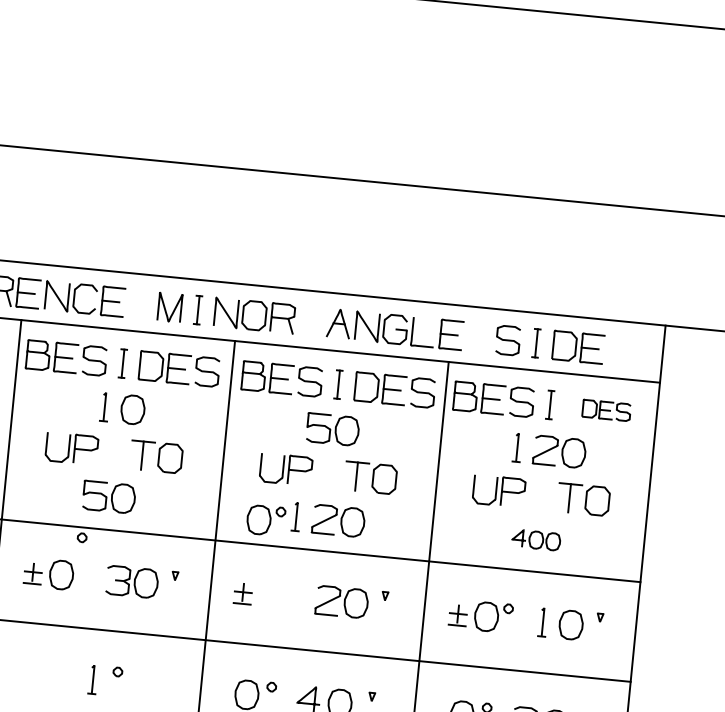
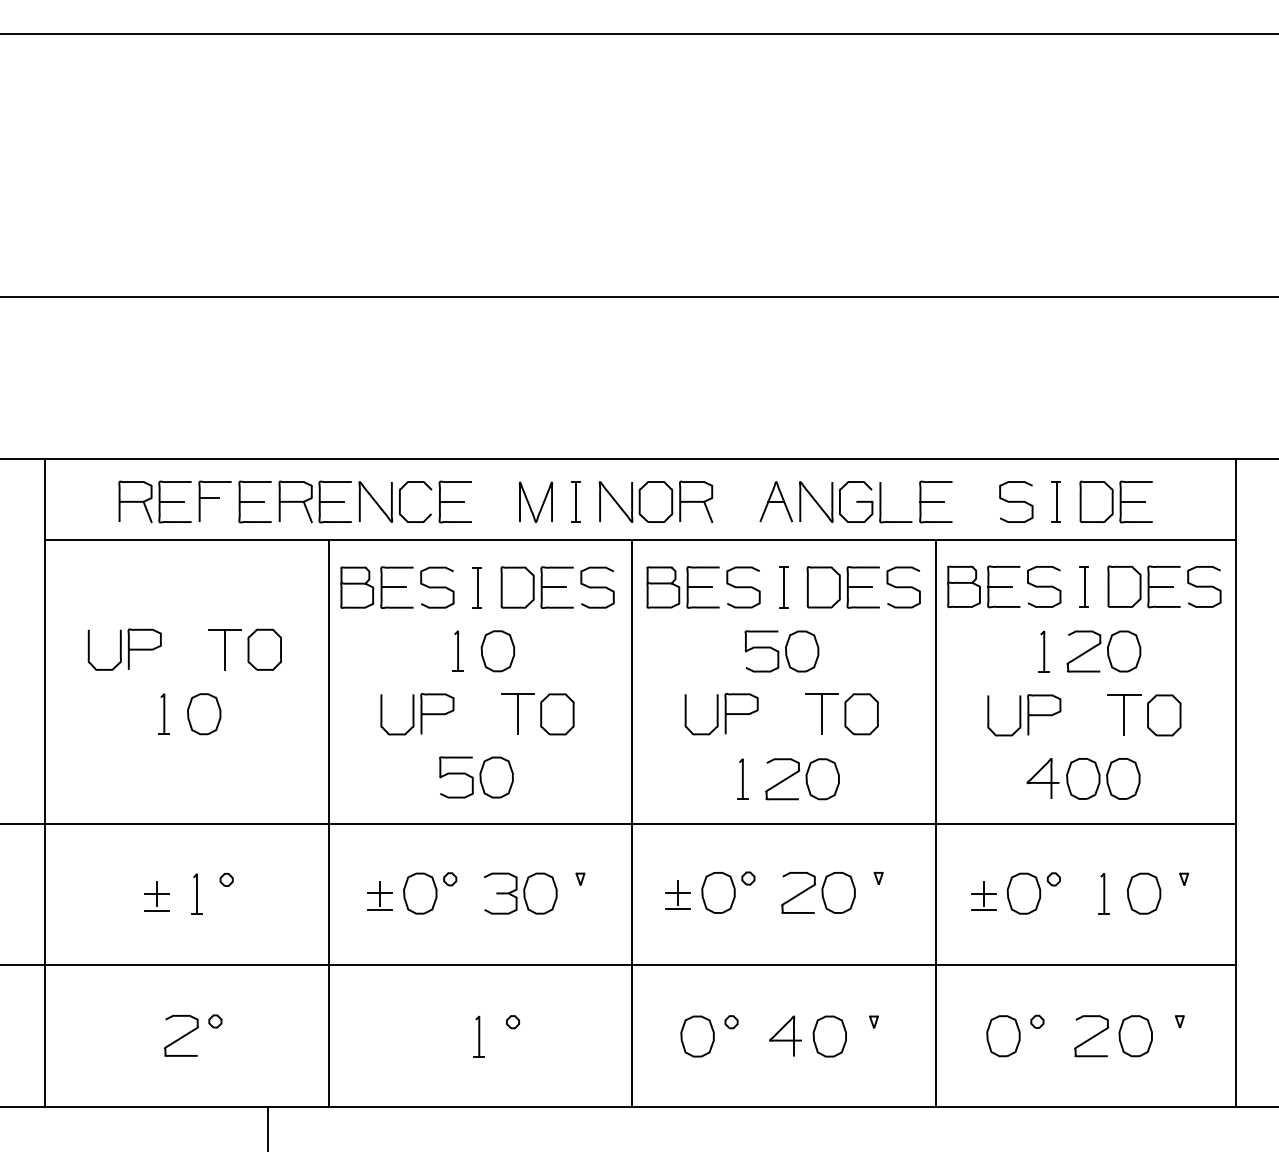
part: (606, 410) -> (1164, 586), size x1.67
part: (266, 520) -> (728, 892), moved
part: (82, 537) -> (450, 879), moved
part: (536, 539) -> (1083, 778), size x1.67

